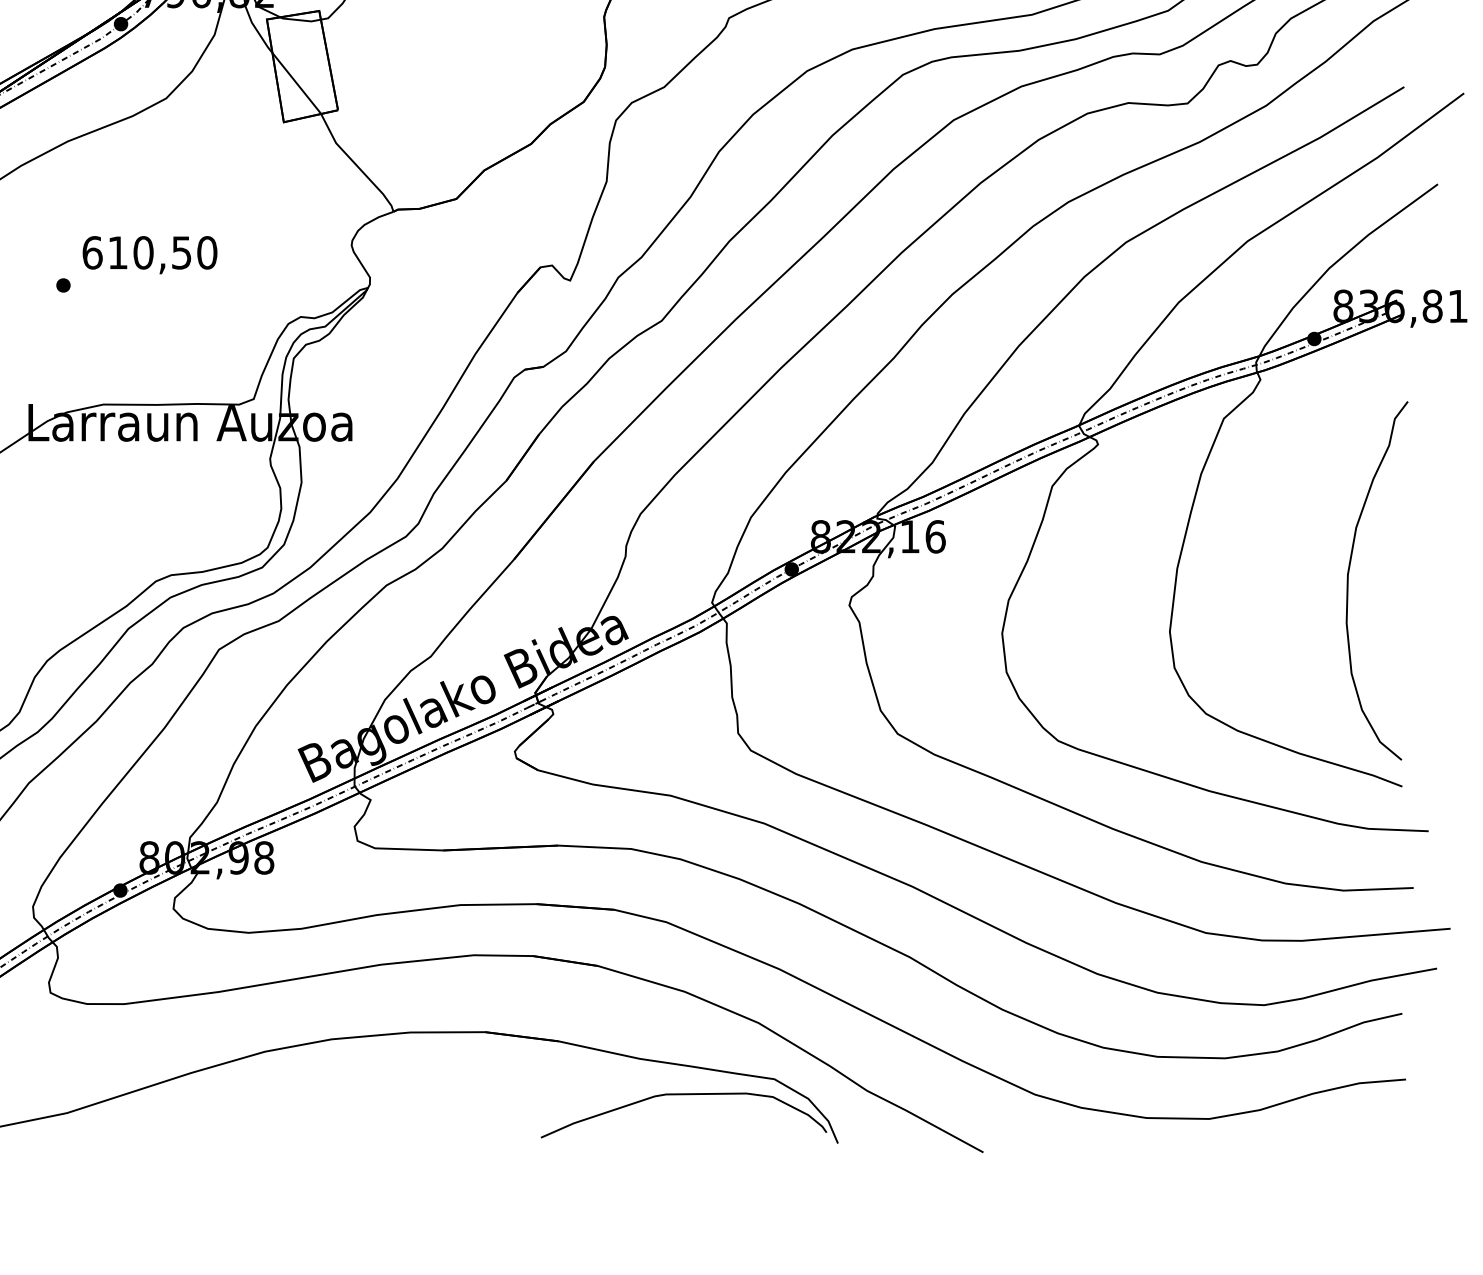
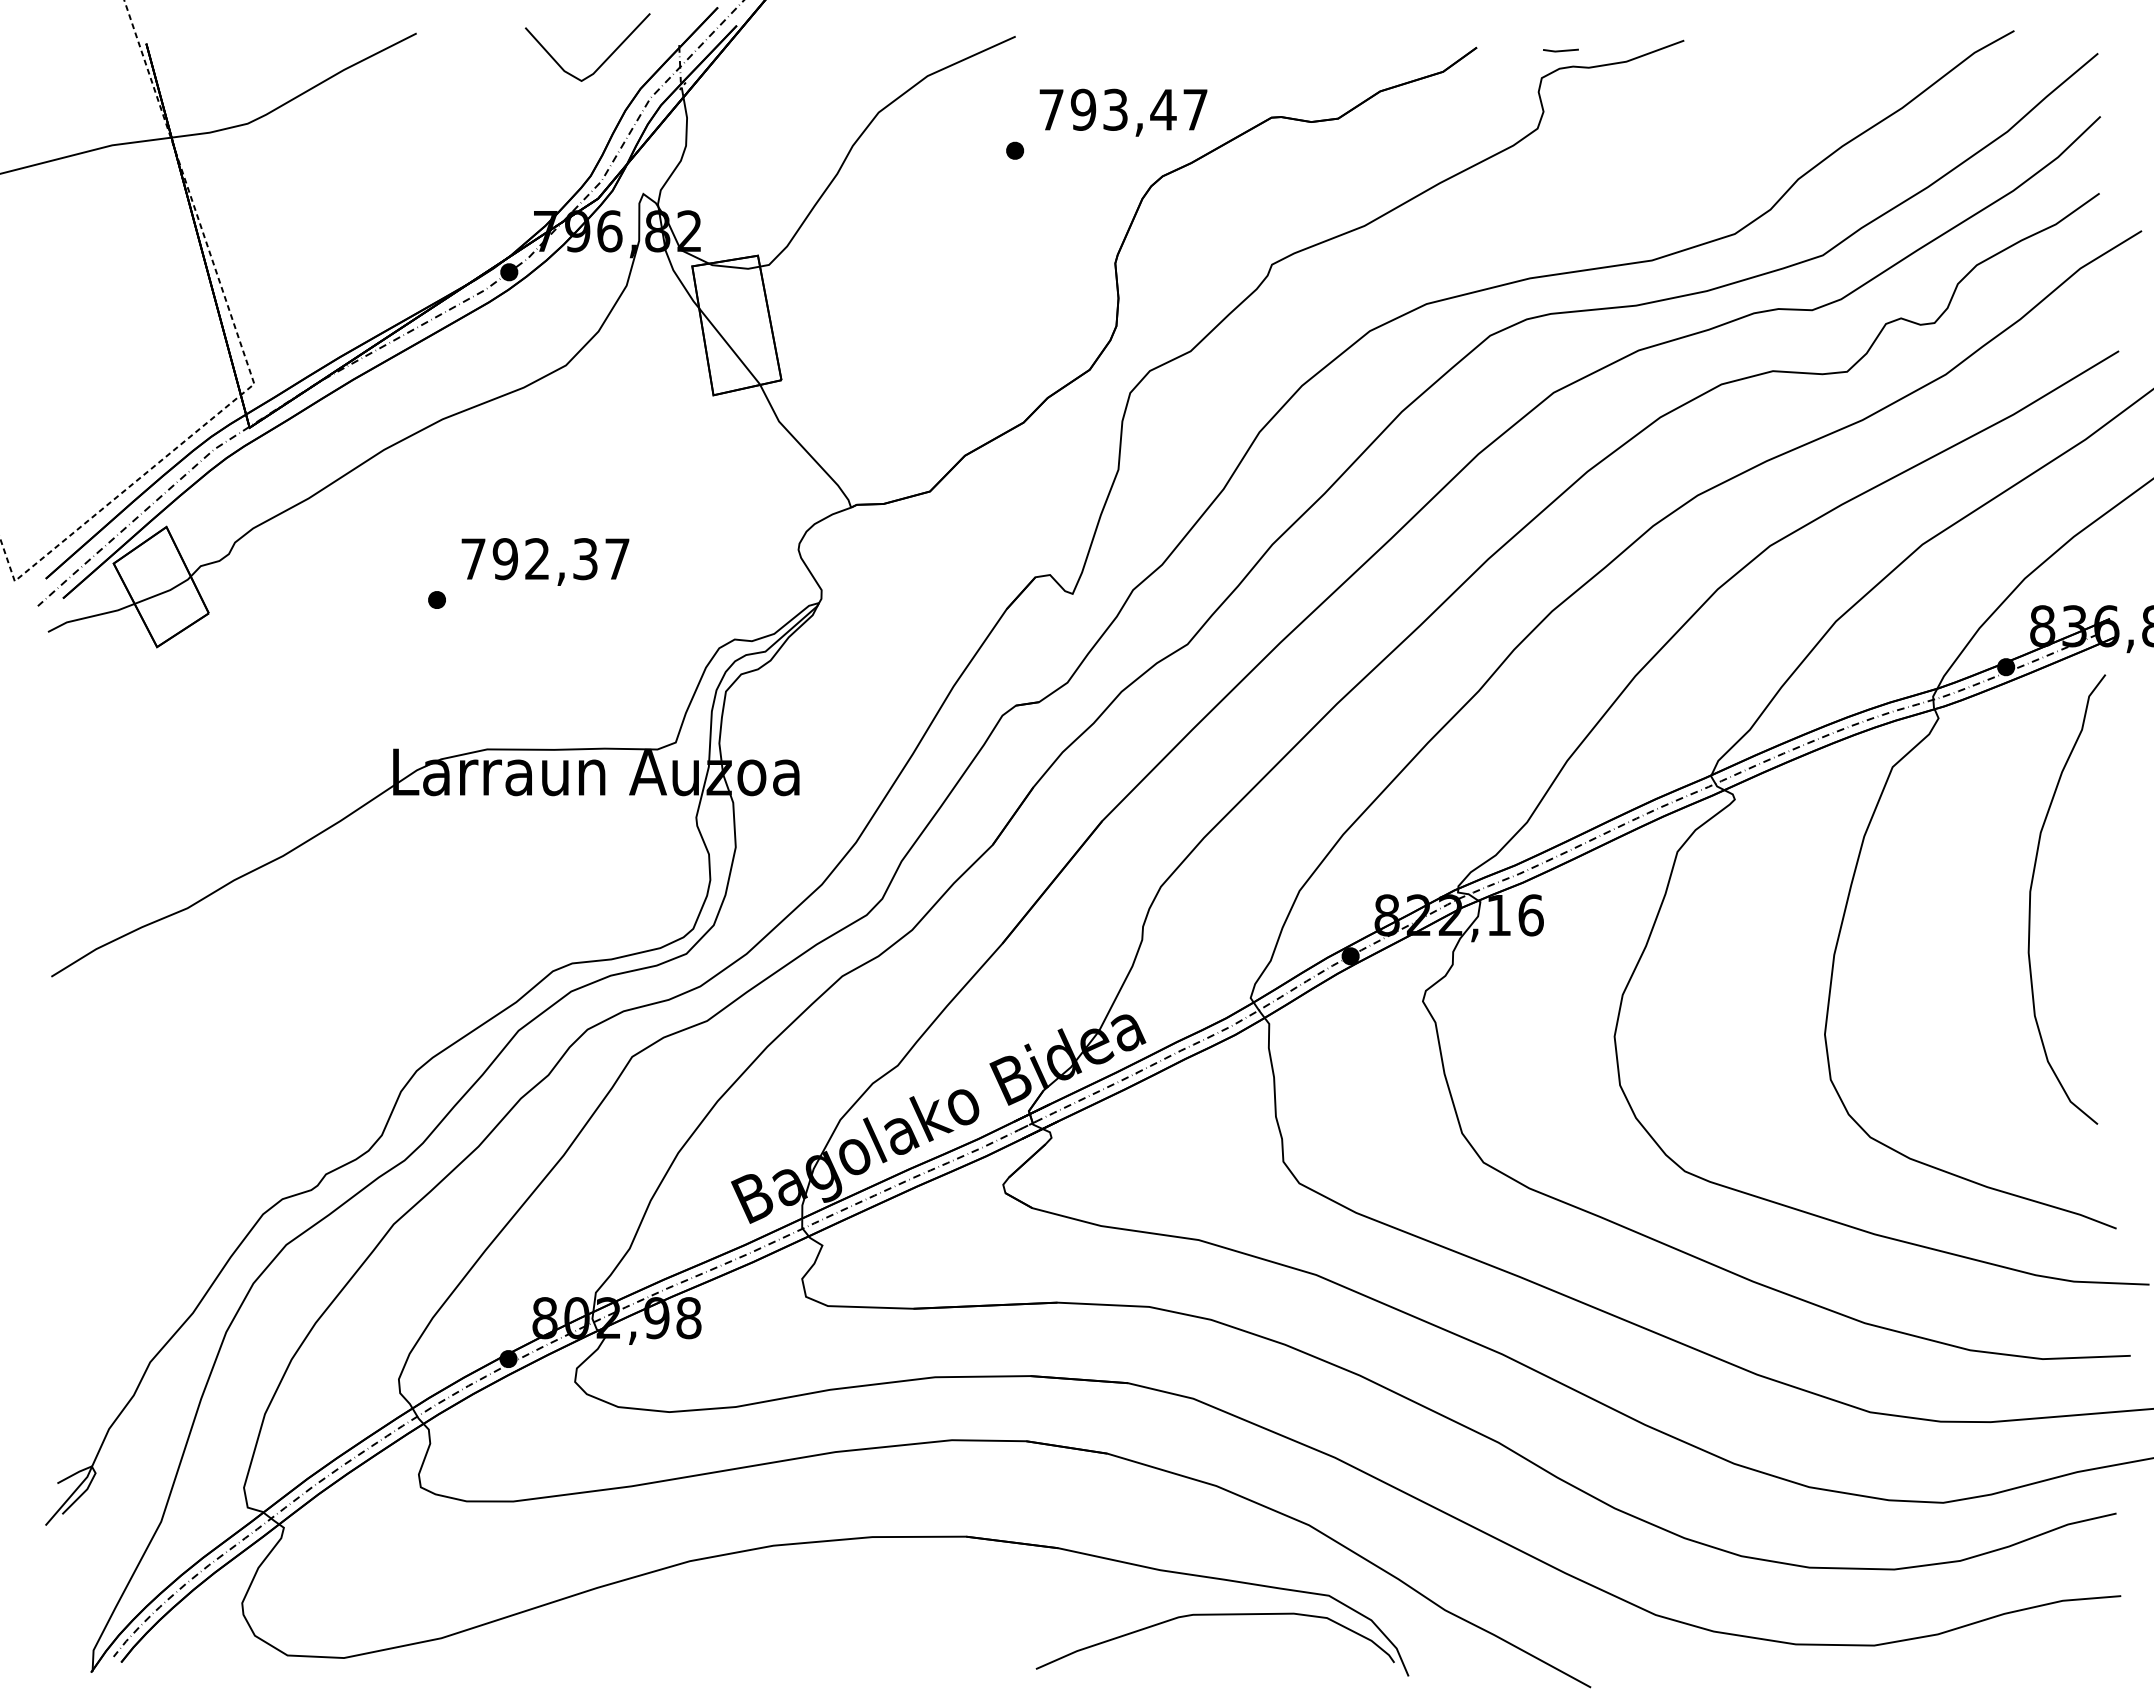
text: (149, 253) -> (545, 559), 610,50 -> 792,37
curve: (1348, 577) -> (2031, 895), moved

